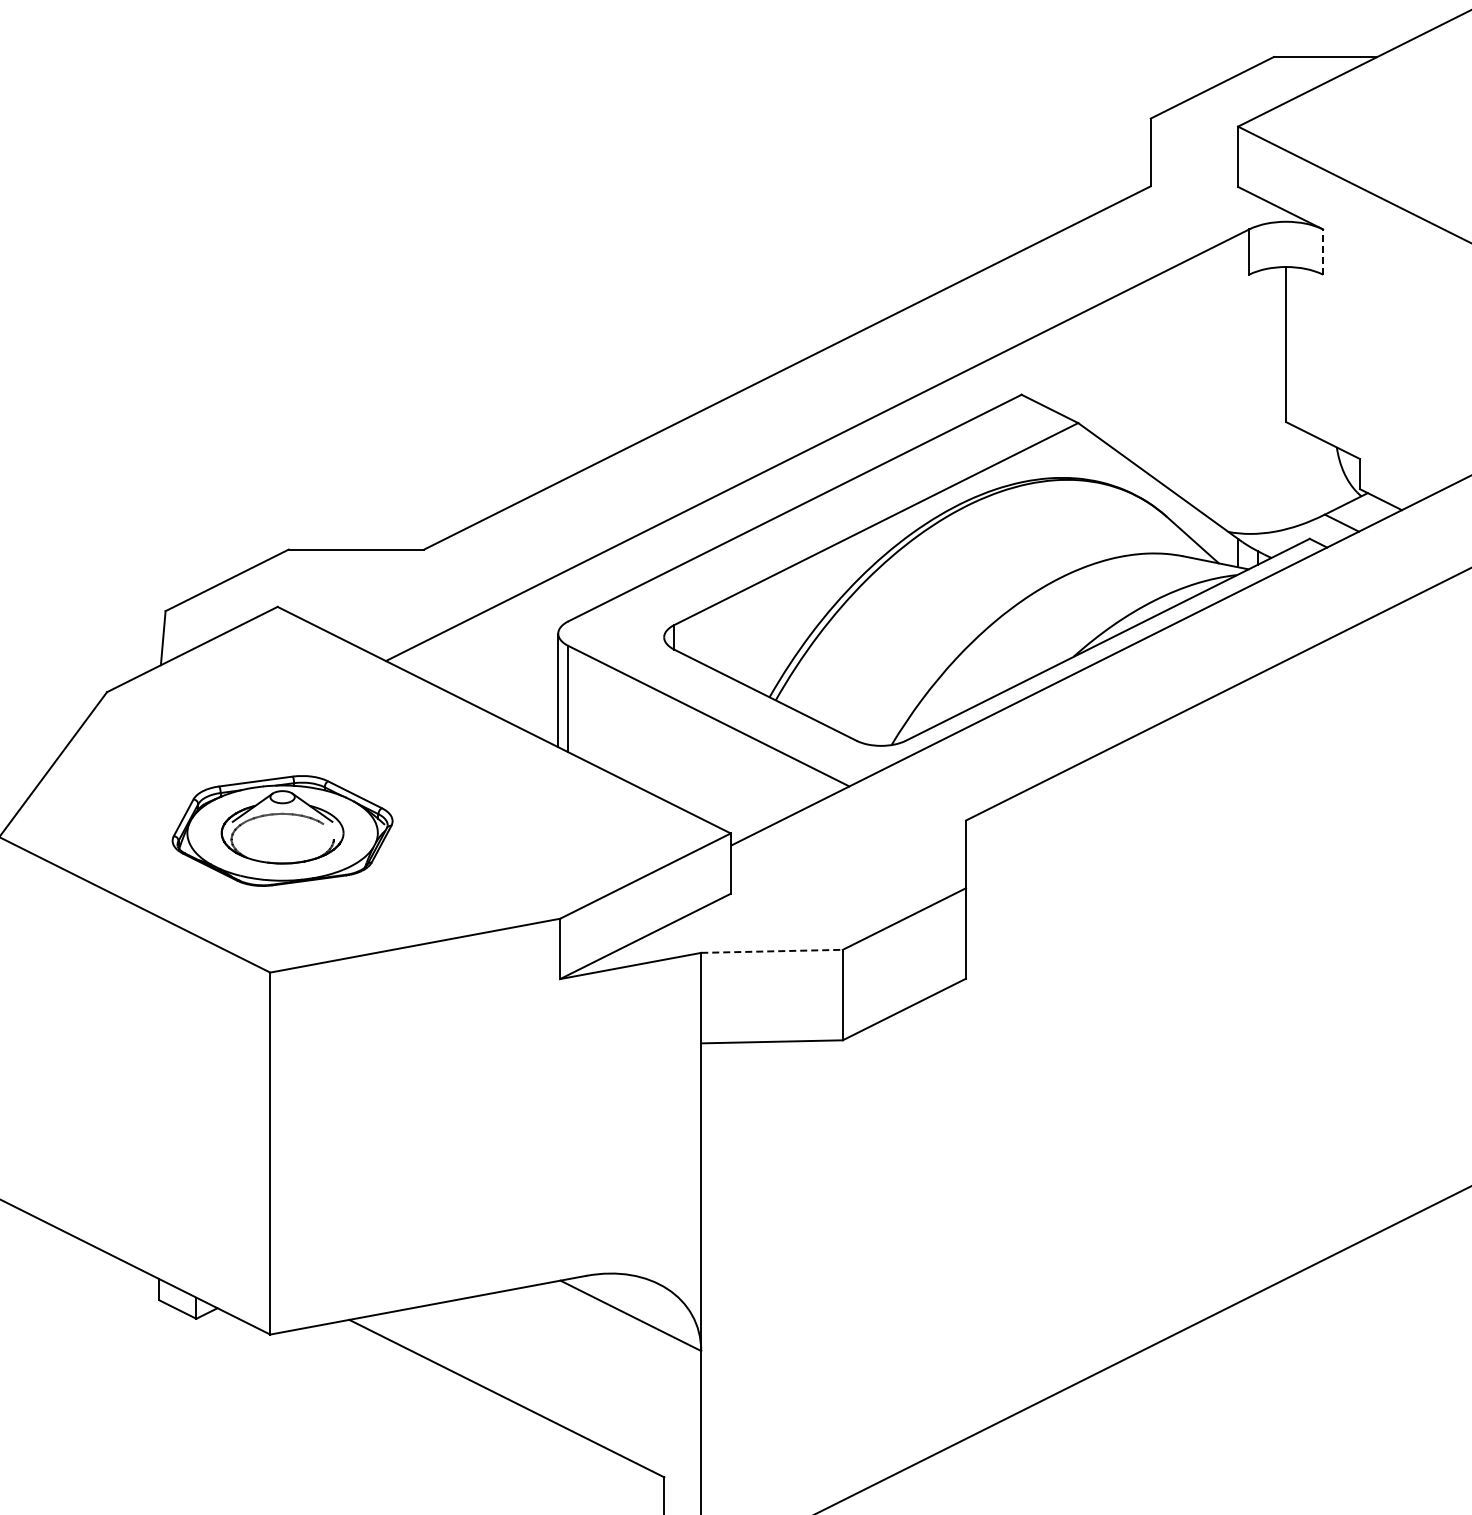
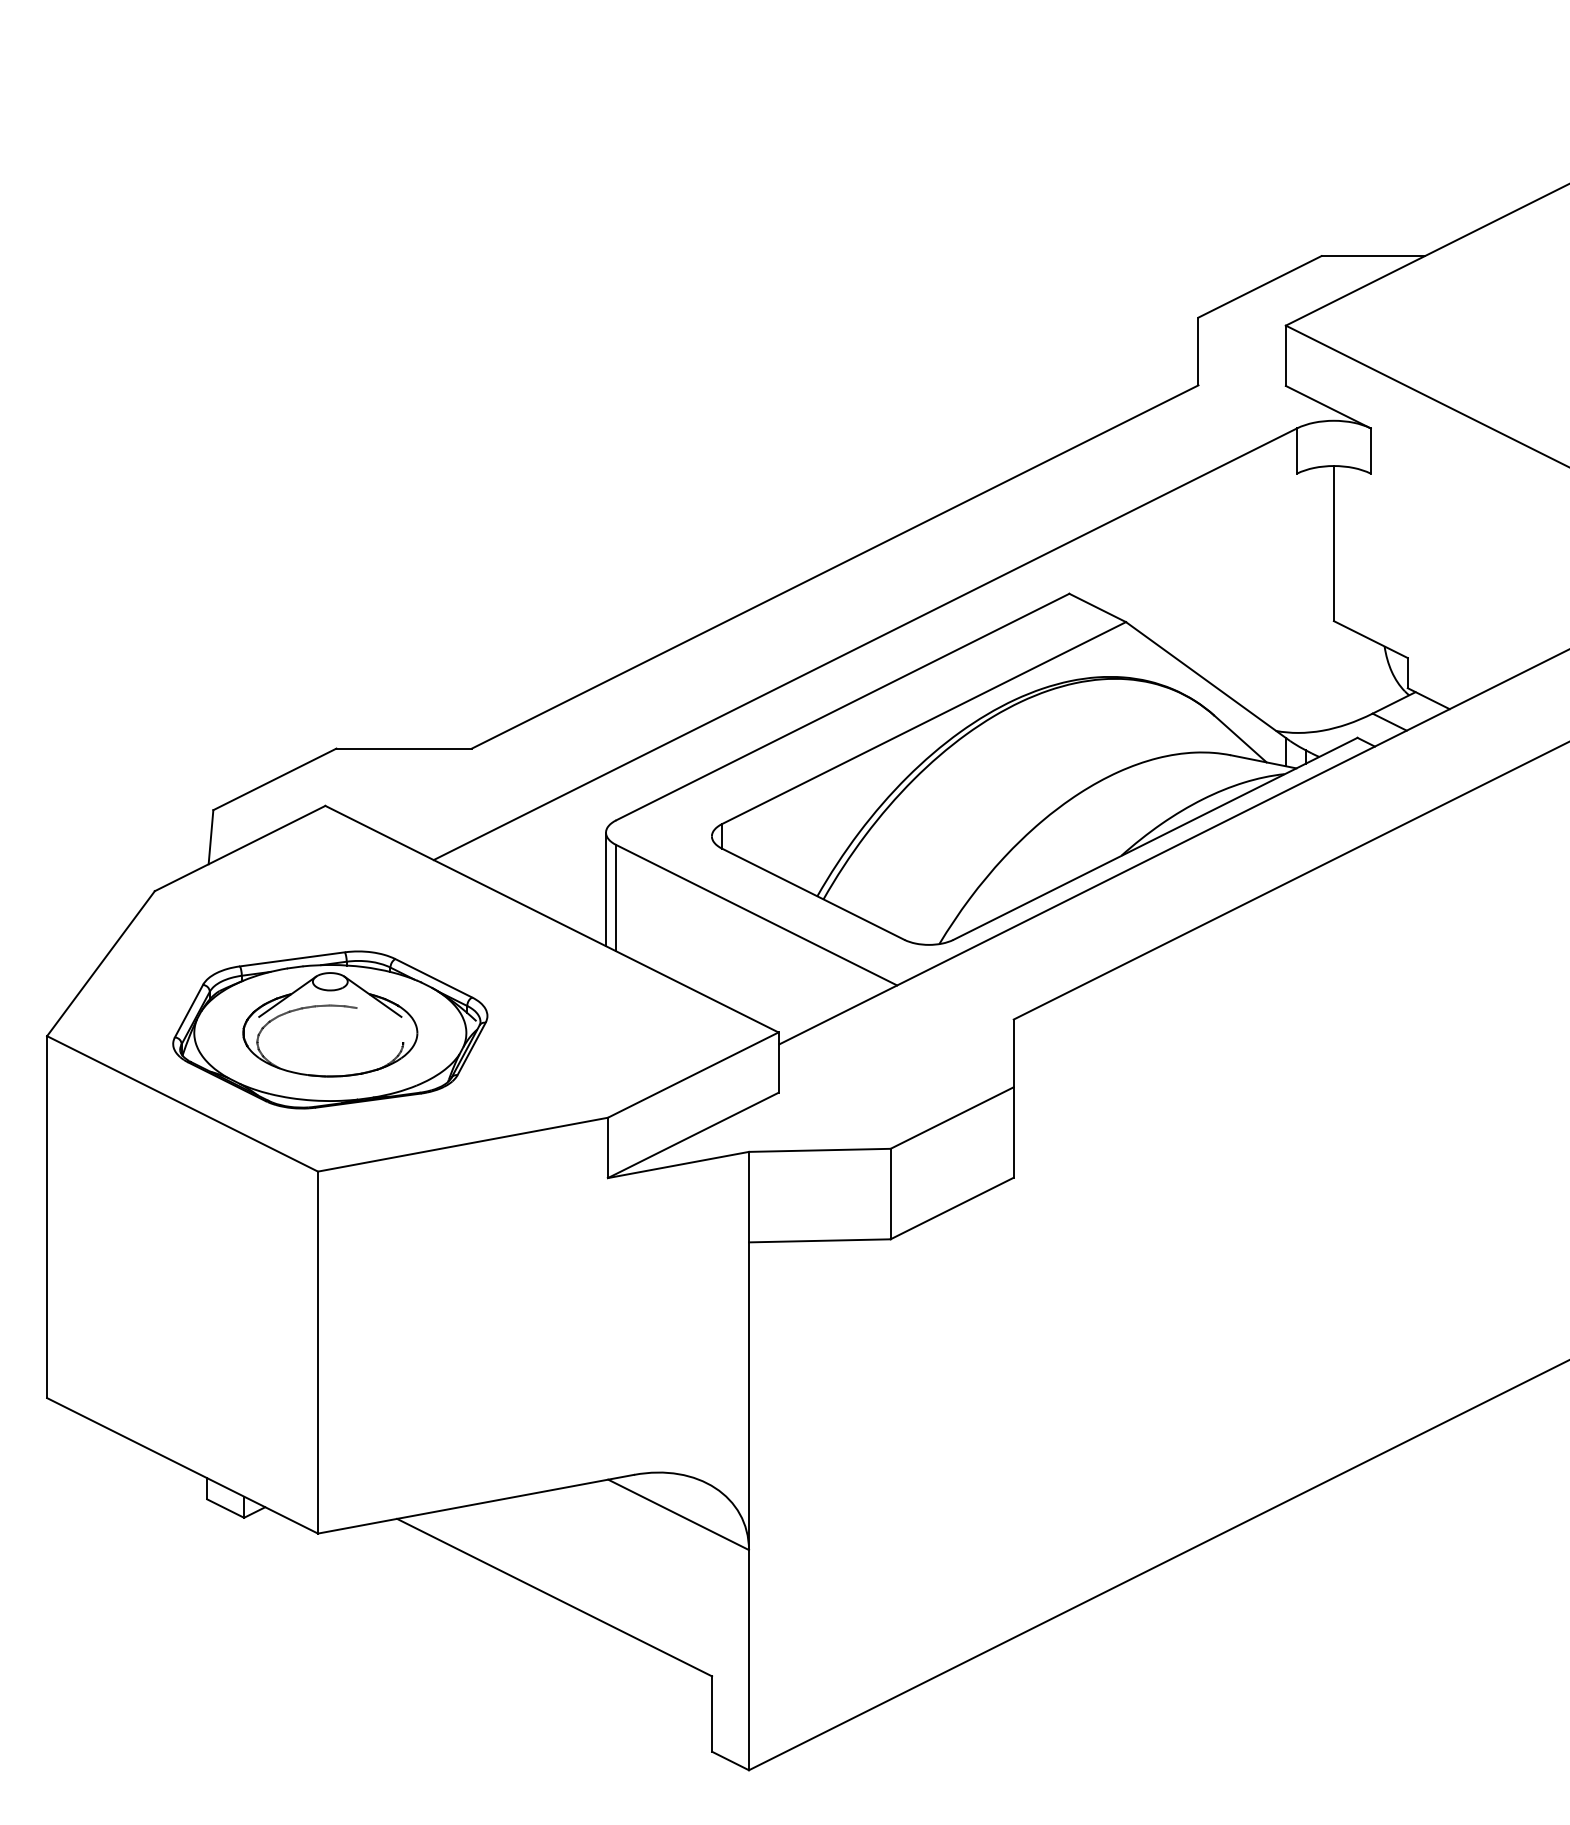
line: (1322, 252) -> (1370, 451), dashed -> solid
part: (282, 830) -> (330, 1029), size x1.43
line: (771, 951) -> (819, 1150), dashed -> solid

